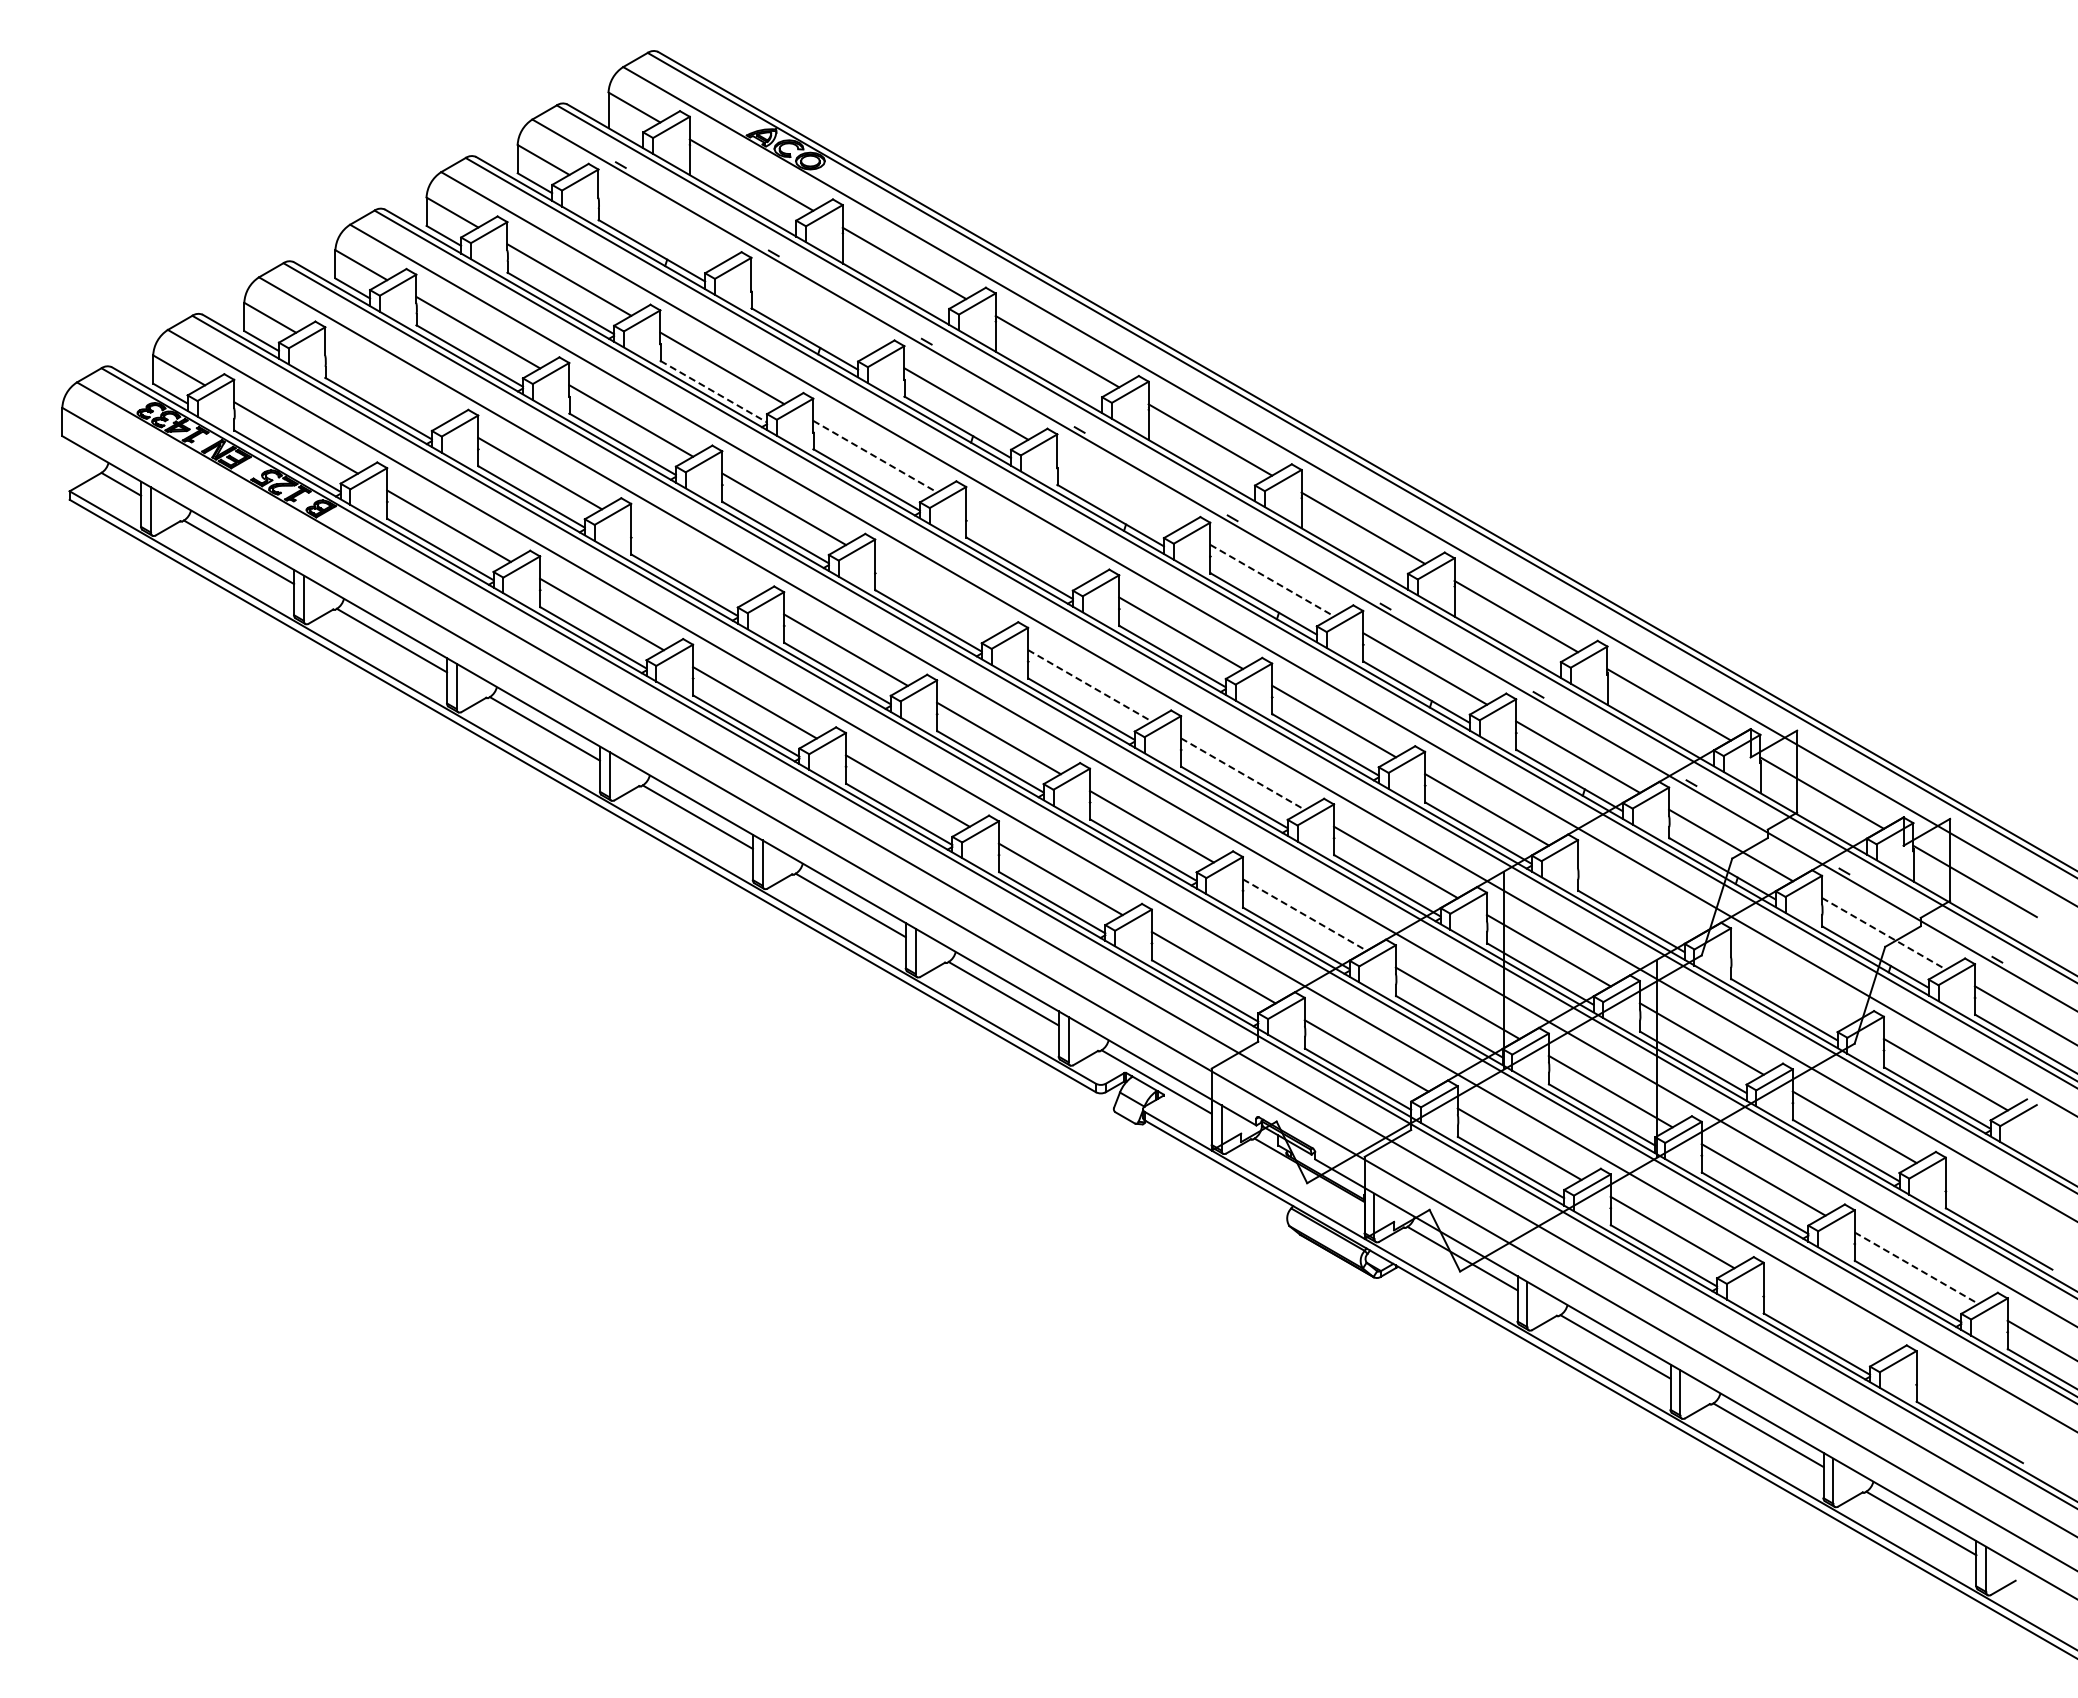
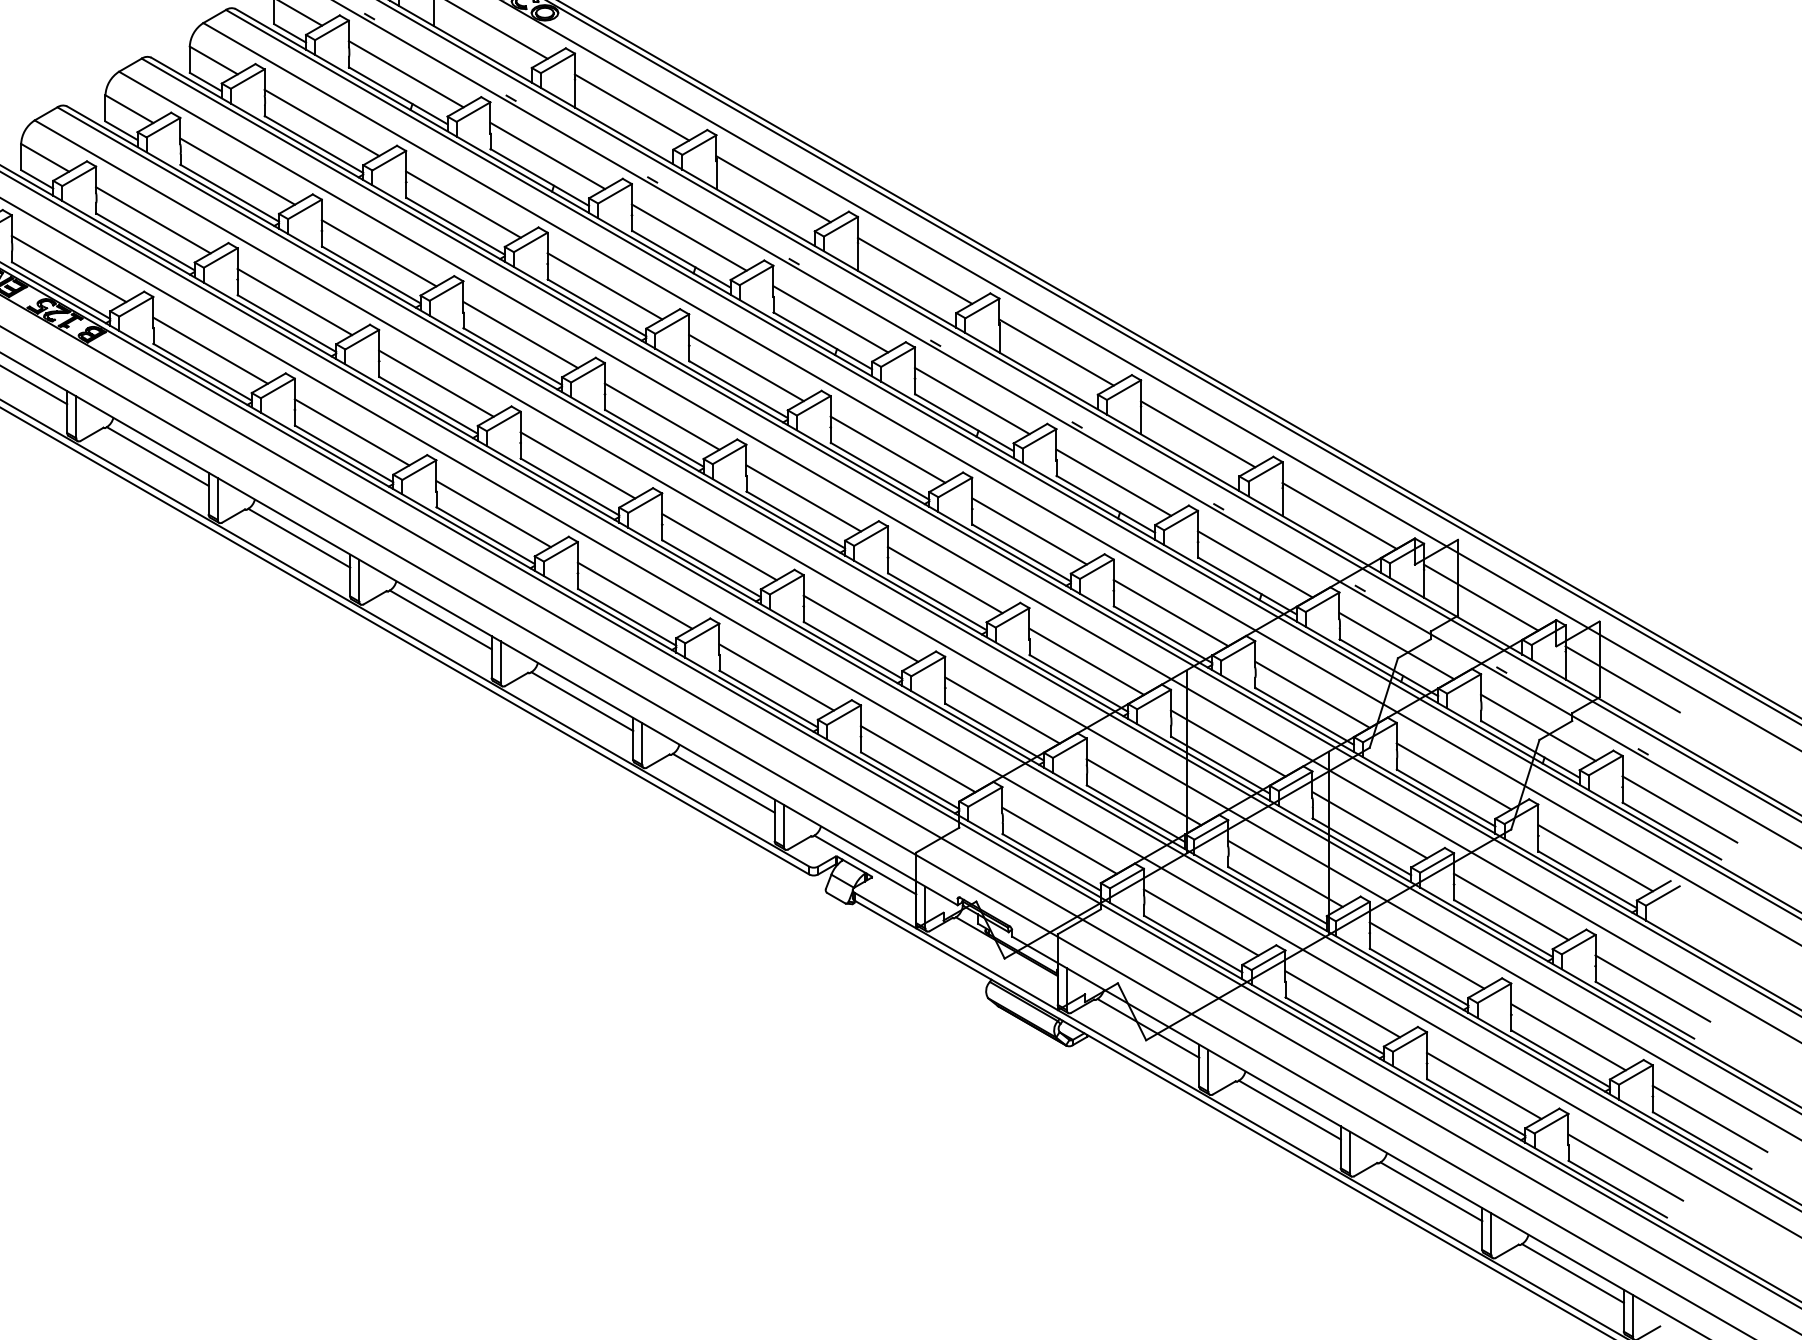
line: (660, 227) -> (406, 74), added
line: (813, 315) -> (547, 155), added
line: (387, 385) -> (153, 220), added
line: (714, 391) -> (456, 226), dashed -> solid
line: (875, 456) -> (605, 286), dashed -> solid
line: (1119, 492) -> (830, 319), added
line: (1028, 544) -> (746, 367), added
line: (693, 561) -> (436, 383), added
line: (1272, 580) -> (972, 400), dashed -> solid
line: (937, 597) -> (662, 416), added
line: (1090, 685) -> (804, 498), dashed -> solid
line: (1243, 774) -> (945, 580), dashed -> solid
line: (1639, 897) -> (1312, 694), added
line: (1304, 915) -> (1002, 710), dashed -> solid
line: (1884, 933) -> (1538, 727), dashed -> solid
line: (1792, 986) -> (1453, 776), added
line: (2007, 1215) -> (1652, 988), added
line: (1916, 1268) -> (1568, 1037), dashed -> solid
line: (1825, 1320) -> (1484, 1085), added
line: (1978, 1408) -> (1625, 1167), added

